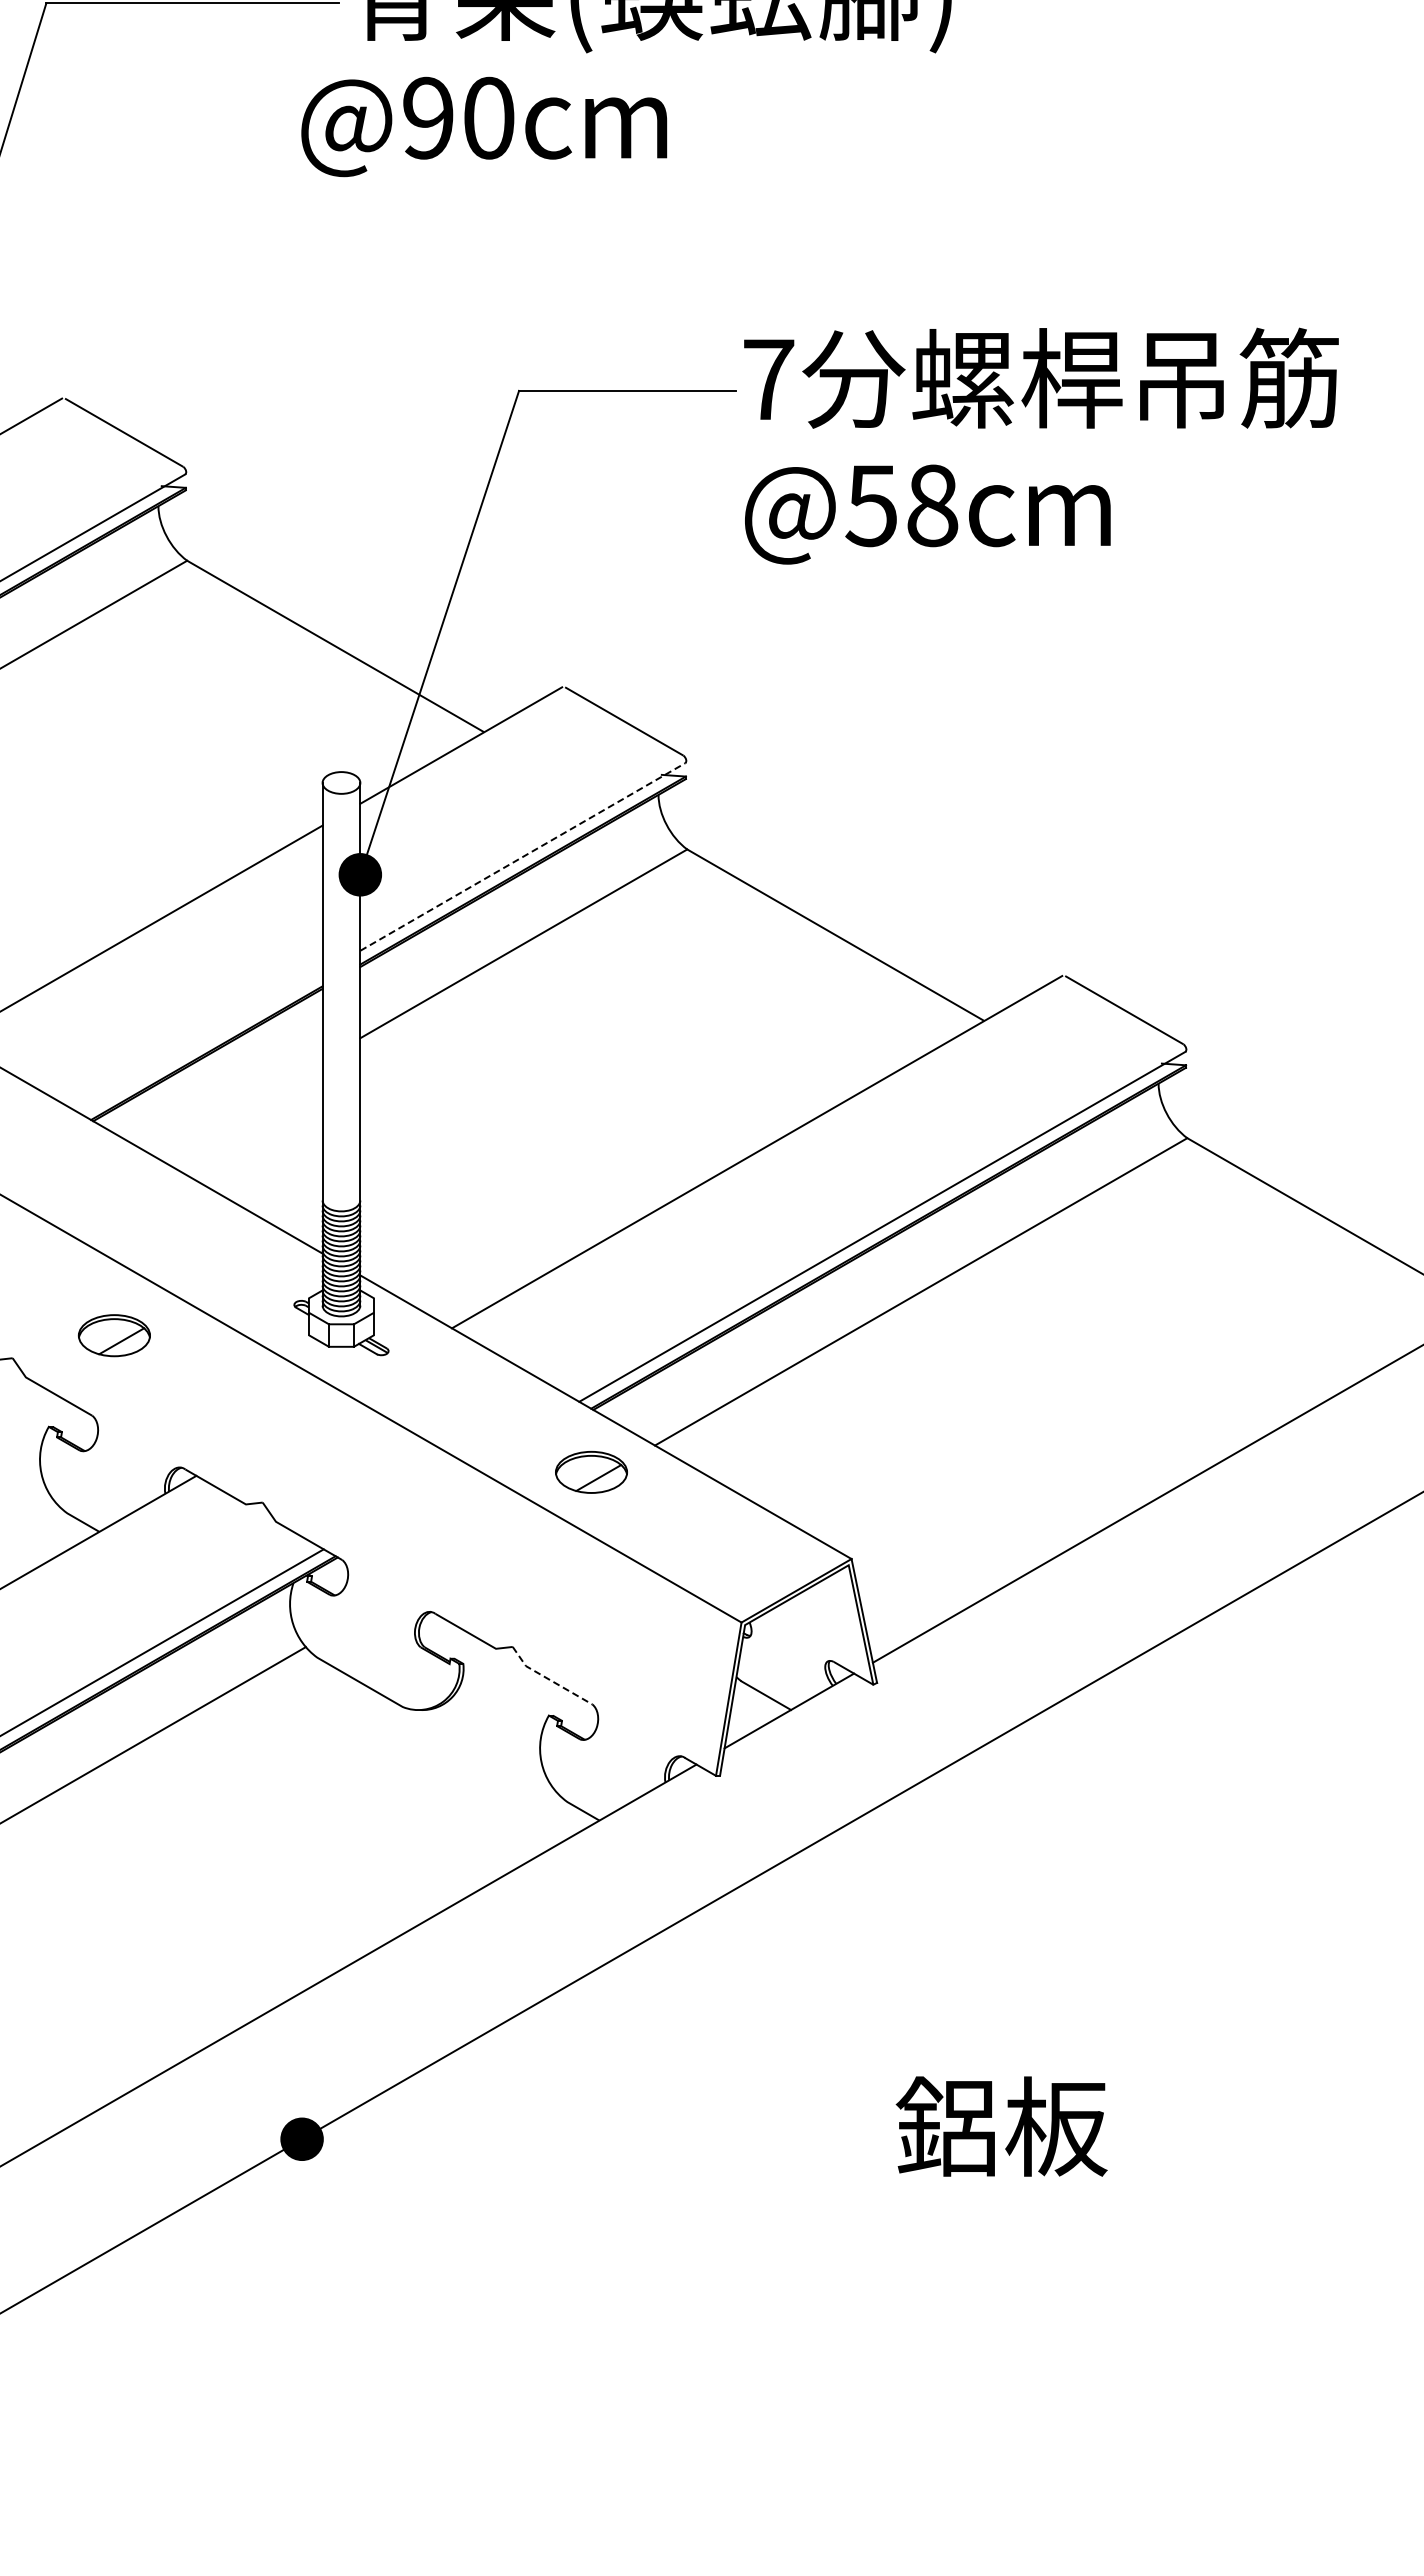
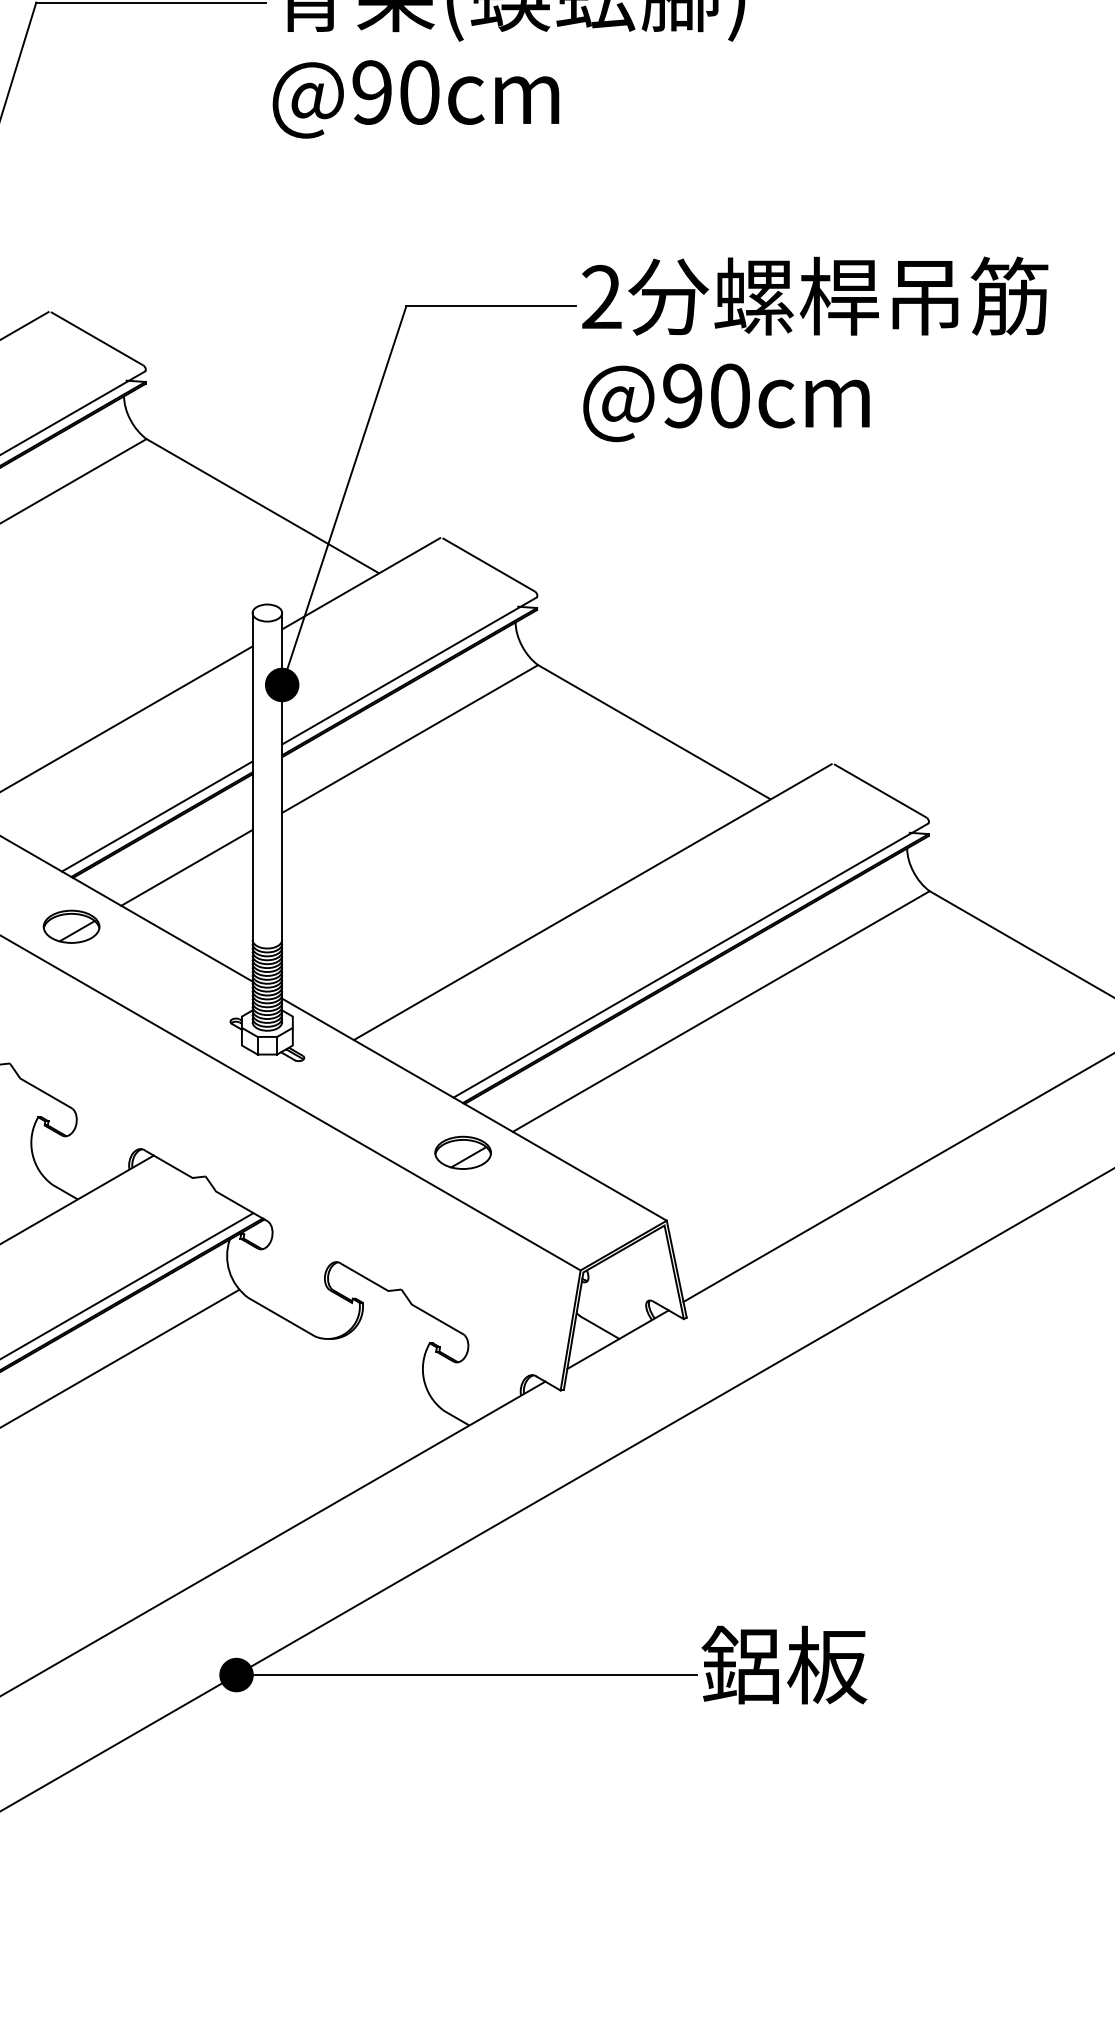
text: (484, 126) -> (416, 99), moved
text: (768, 378) -> (601, 296), 7 -> 2
text: (901, 505) -> (705, 395), @58cm -> @90cm
line: (522, 856) -> (409, 670), dashed -> solid
line: (200, 1042) -> (156, 816), added
line: (238, 1108) -> (186, 867), added
part: (113, 1335) -> (70, 926), moved
line: (548, 1679) -> (429, 1315), dashed -> solid
line: (595, 2139) -> (466, 1675), added

